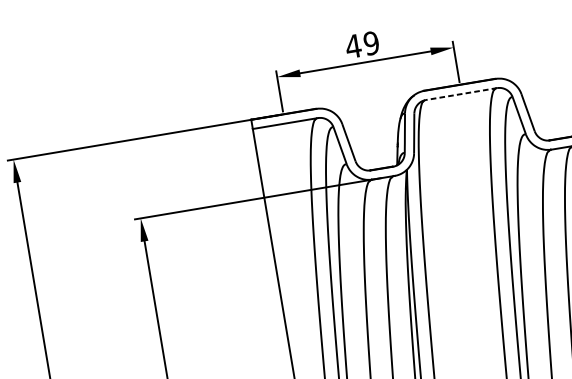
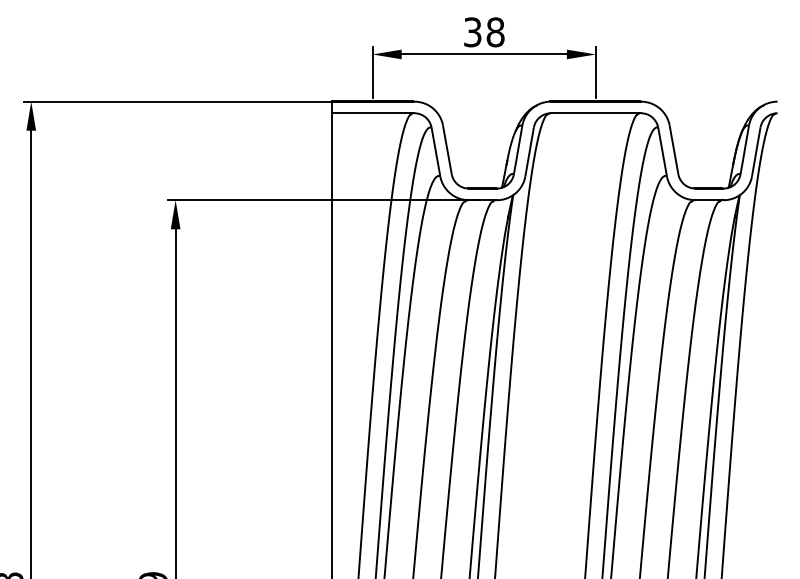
text: (361, 45) -> (483, 32), 49 -> 38
line: (461, 94) -> (595, 113), dashed -> solid

